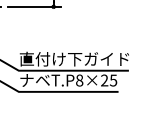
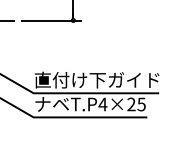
text: (79, 80) -> (102, 104), T.P8×25 -> T.P4×25

